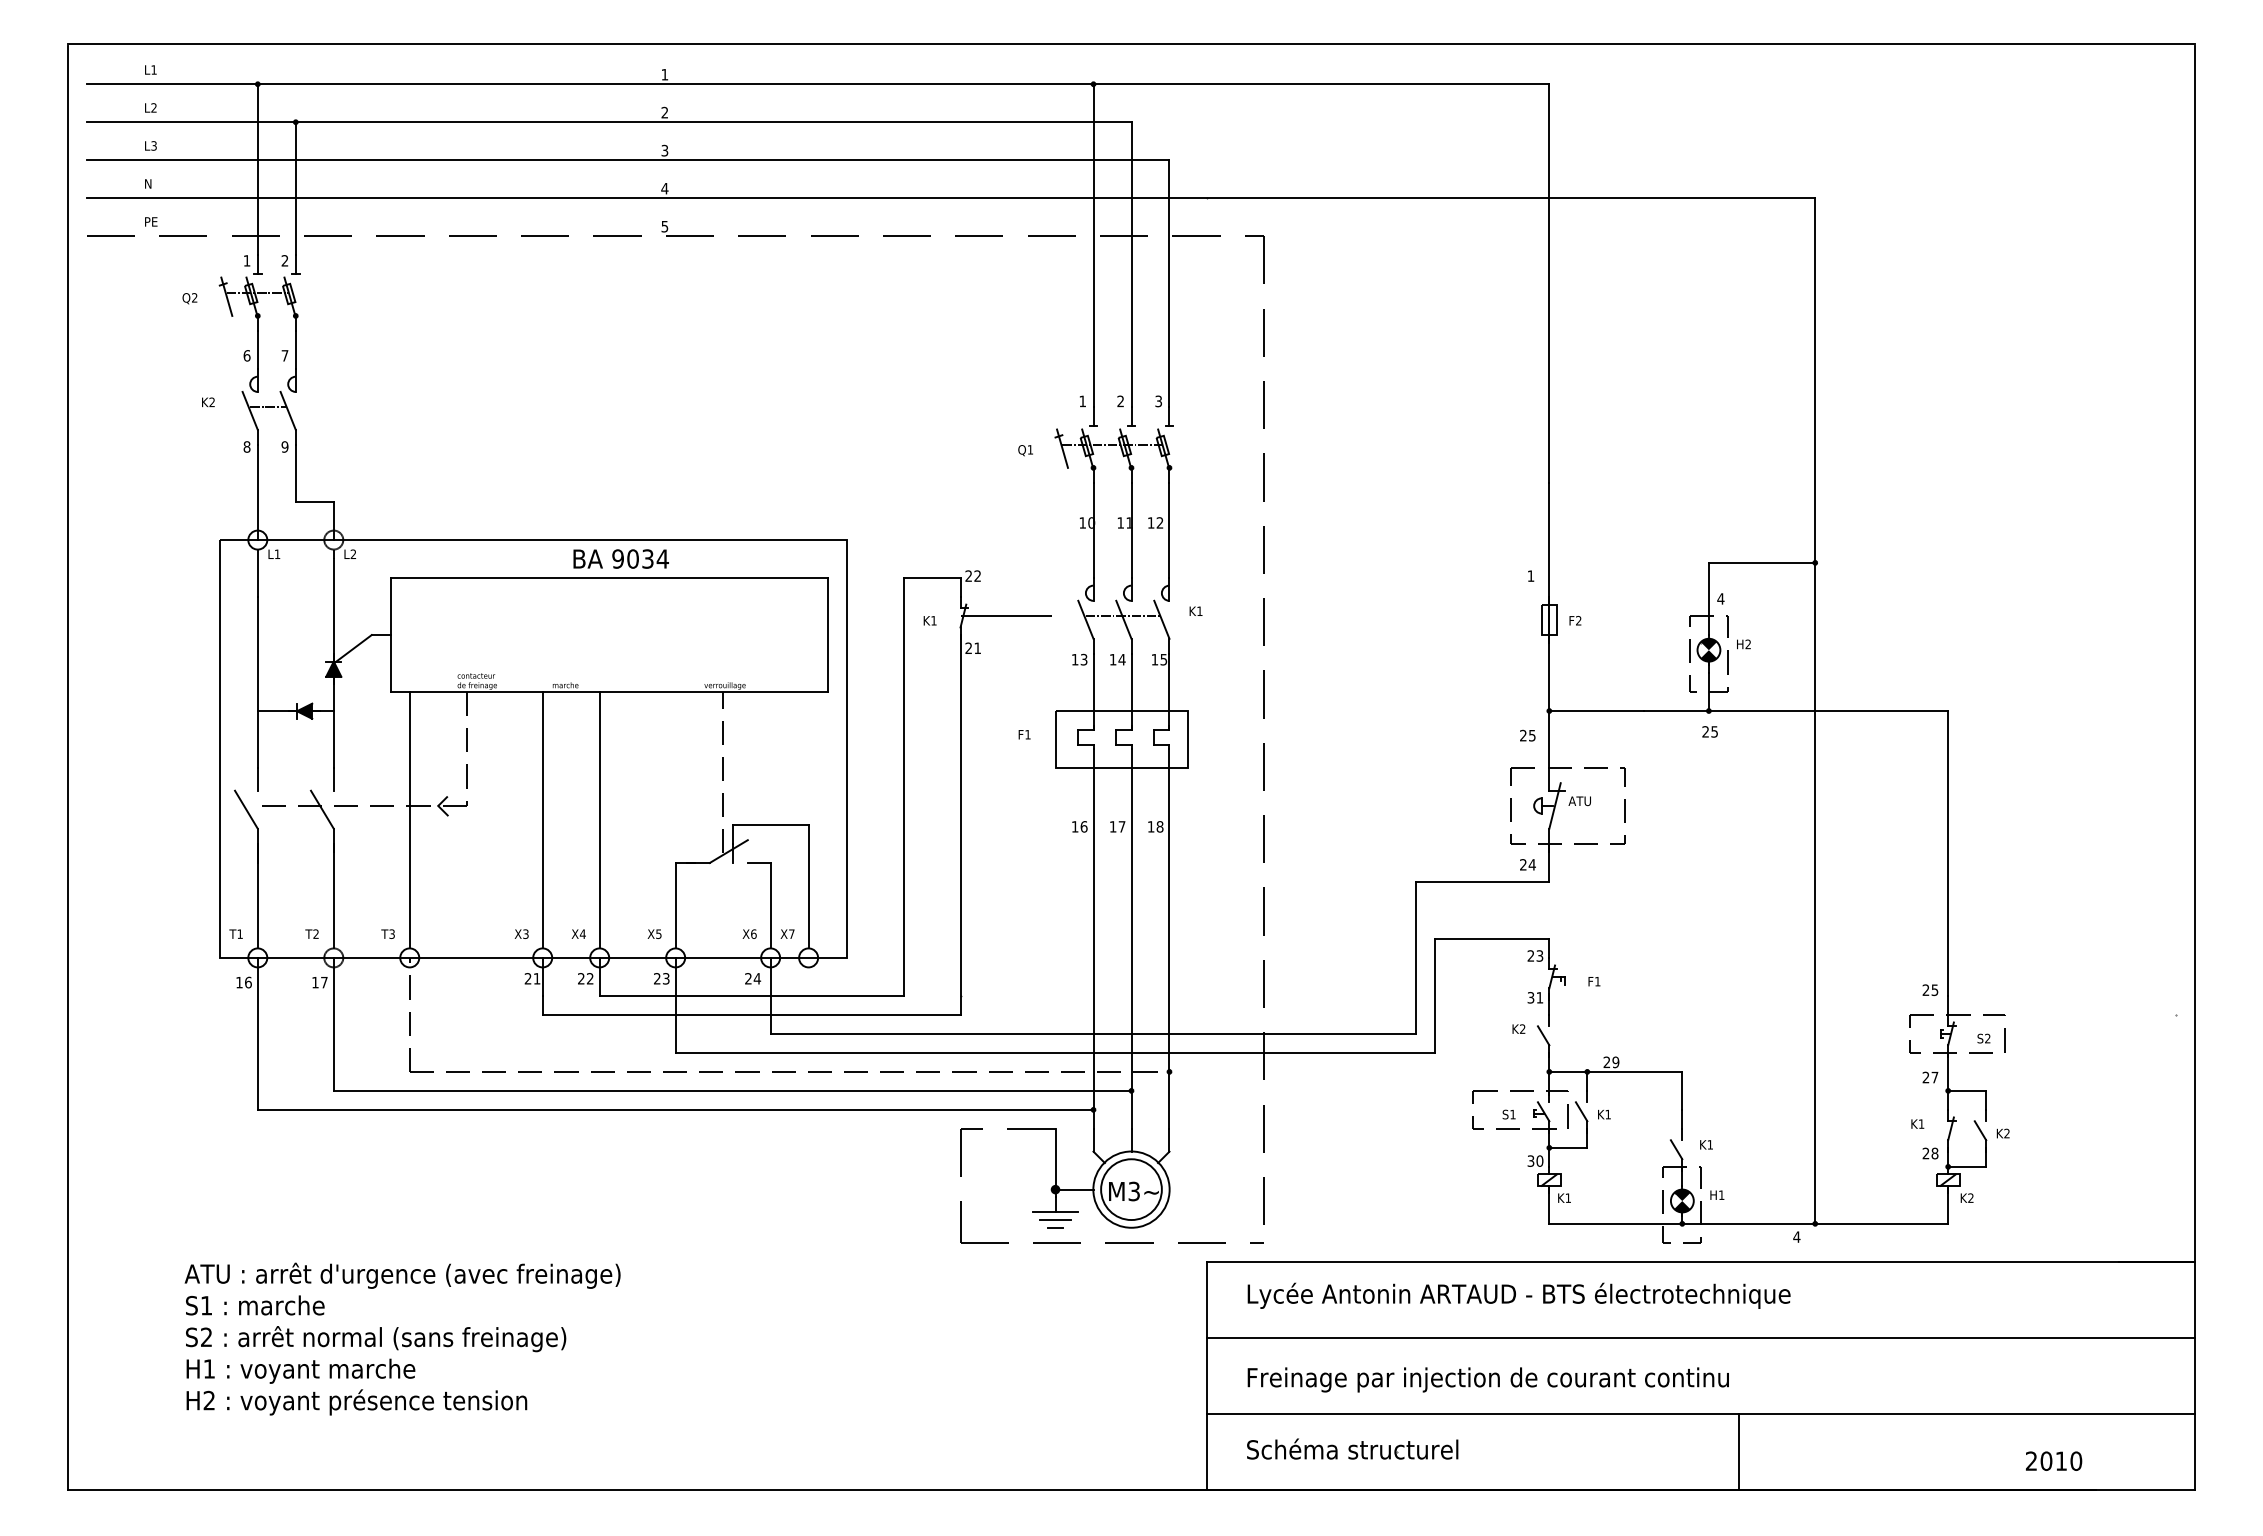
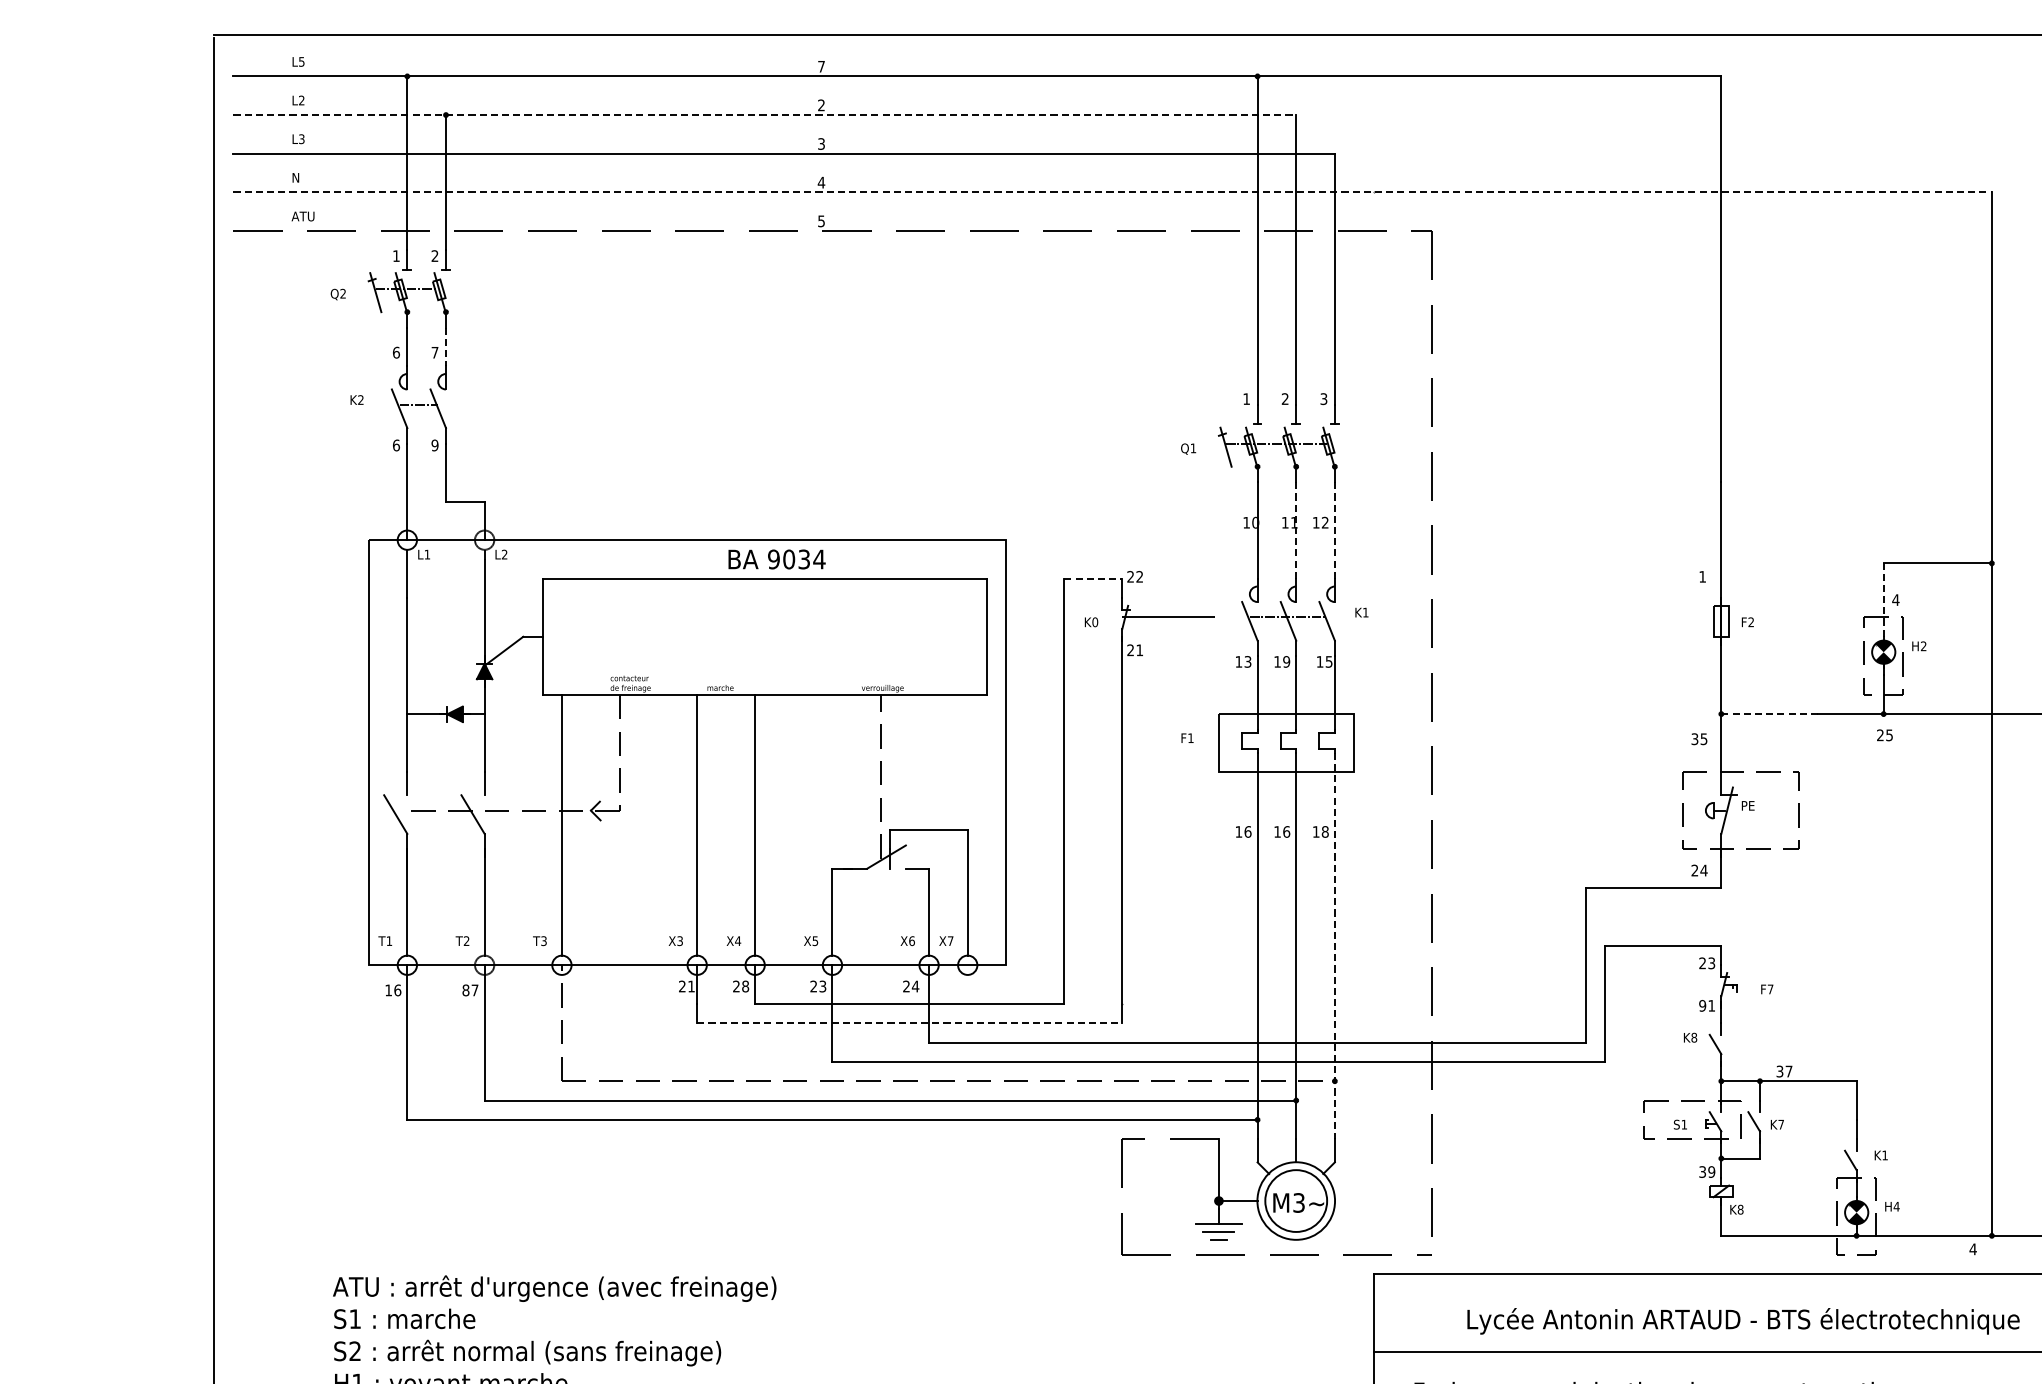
text: (153, 69) -> (301, 61), L1 -> L5
text: (664, 74) -> (821, 66), 1 -> 7
line: (609, 122) -> (765, 115), solid -> dashed
line: (951, 198) -> (1113, 192), solid -> dashed
text: (155, 221) -> (303, 216), PE -> ATU
line: (295, 350) -> (445, 347), solid -> dashed
text: (246, 446) -> (395, 444), 8 -> 6
line: (1131, 531) -> (1296, 531), solid -> dashed
line: (1169, 531) -> (1334, 531), solid -> dashed
line: (932, 578) -> (1093, 579), solid -> dashed
line: (1708, 598) -> (1883, 599), solid -> dashed
text: (933, 620) -> (1094, 622), K1 -> K0
text: (1121, 659) -> (1286, 661), 14 -> 19
line: (1597, 711) -> (1770, 714), solid -> dashed
text: (1523, 735) -> (1695, 739), 25 -> 35
text: (1579, 801) -> (1752, 806), ATU -> PE
text: (1121, 826) -> (1286, 831), 17 -> 16
line: (1169, 938) -> (1334, 945), solid -> dashed
text: (589, 978) -> (744, 986), 22 -> 28
text: (1597, 981) -> (1770, 989), F1 -> F7
text: (315, 982) -> (466, 990), 17 -> 87
text: (1530, 997) -> (1702, 1005), 31 -> 91
line: (751, 1014) -> (909, 1022), solid -> dashed
text: (1522, 1028) -> (1694, 1037), K2 -> K8
text: (1611, 1062) -> (1784, 1071), 29 -> 37
text: (1607, 1114) -> (1780, 1124), K1 -> K7
text: (1539, 1160) -> (1711, 1171), 30 -> 39
text: (1721, 1194) -> (1896, 1205), H1 -> H4
text: (1568, 1197) -> (1740, 1209), K1 -> K8
text: (1518, 1295) -> (1742, 1320), moved

